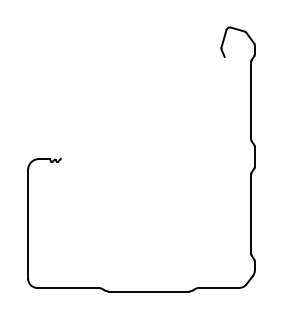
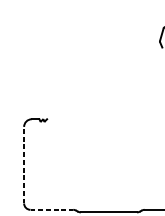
line: (28, 223) -> (24, 164), solid -> dashed
line: (68, 287) -> (52, 209), solid -> dashed

